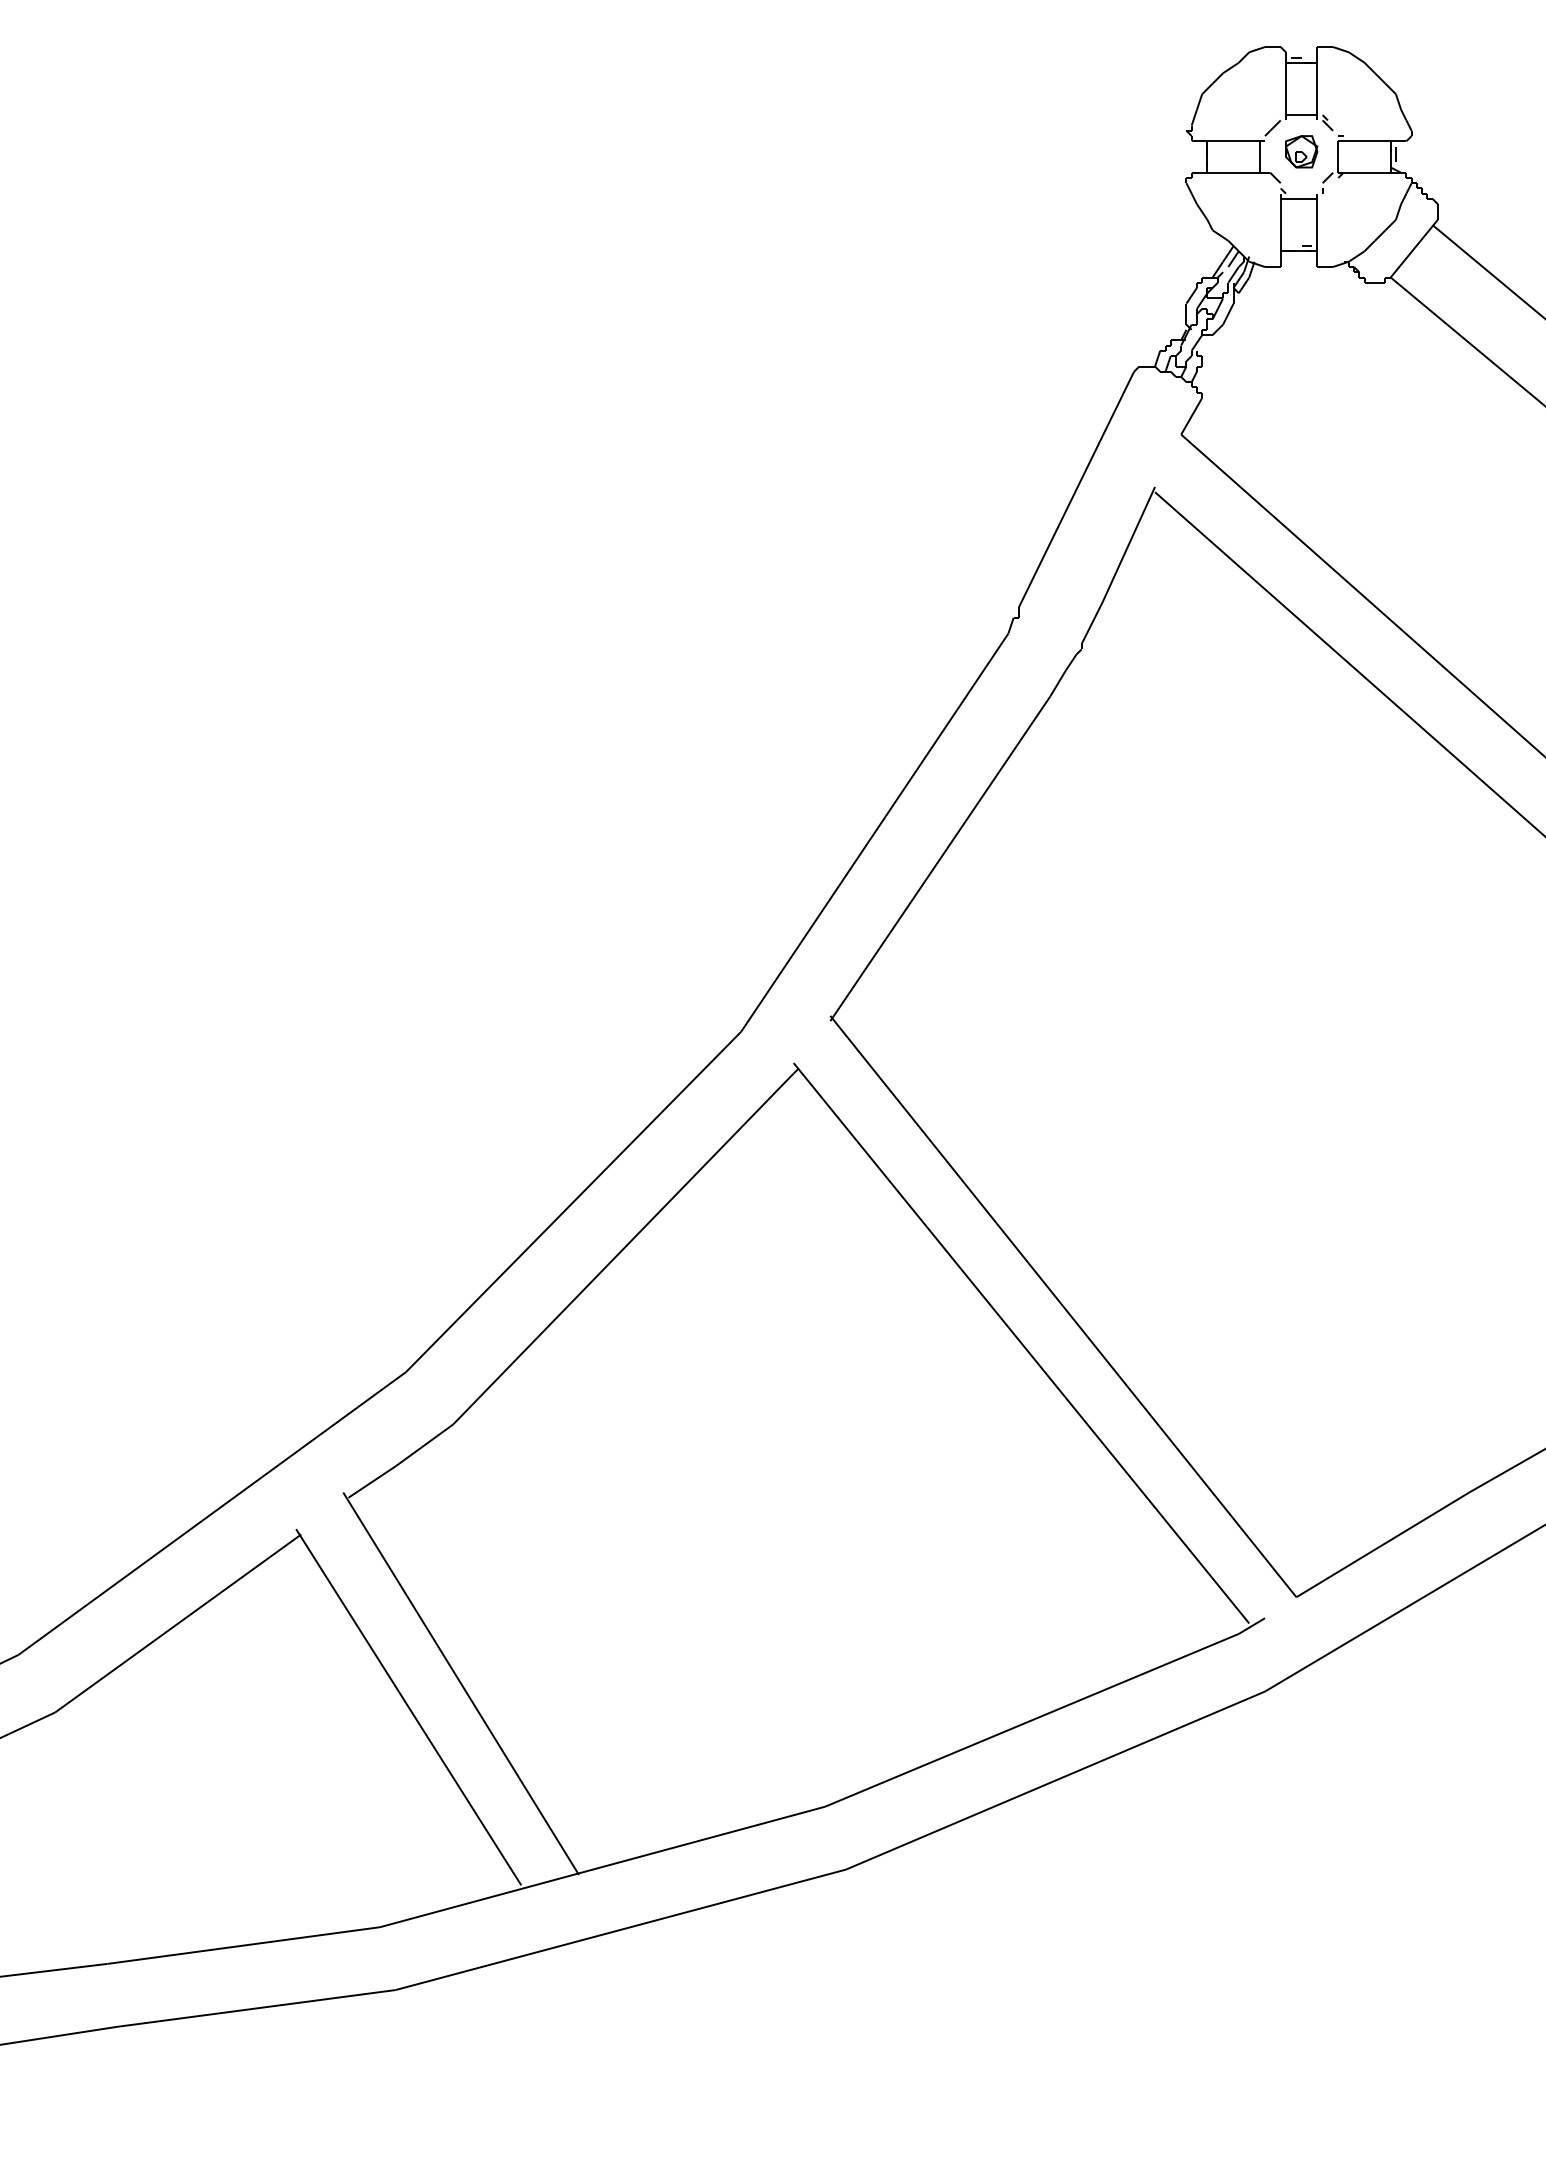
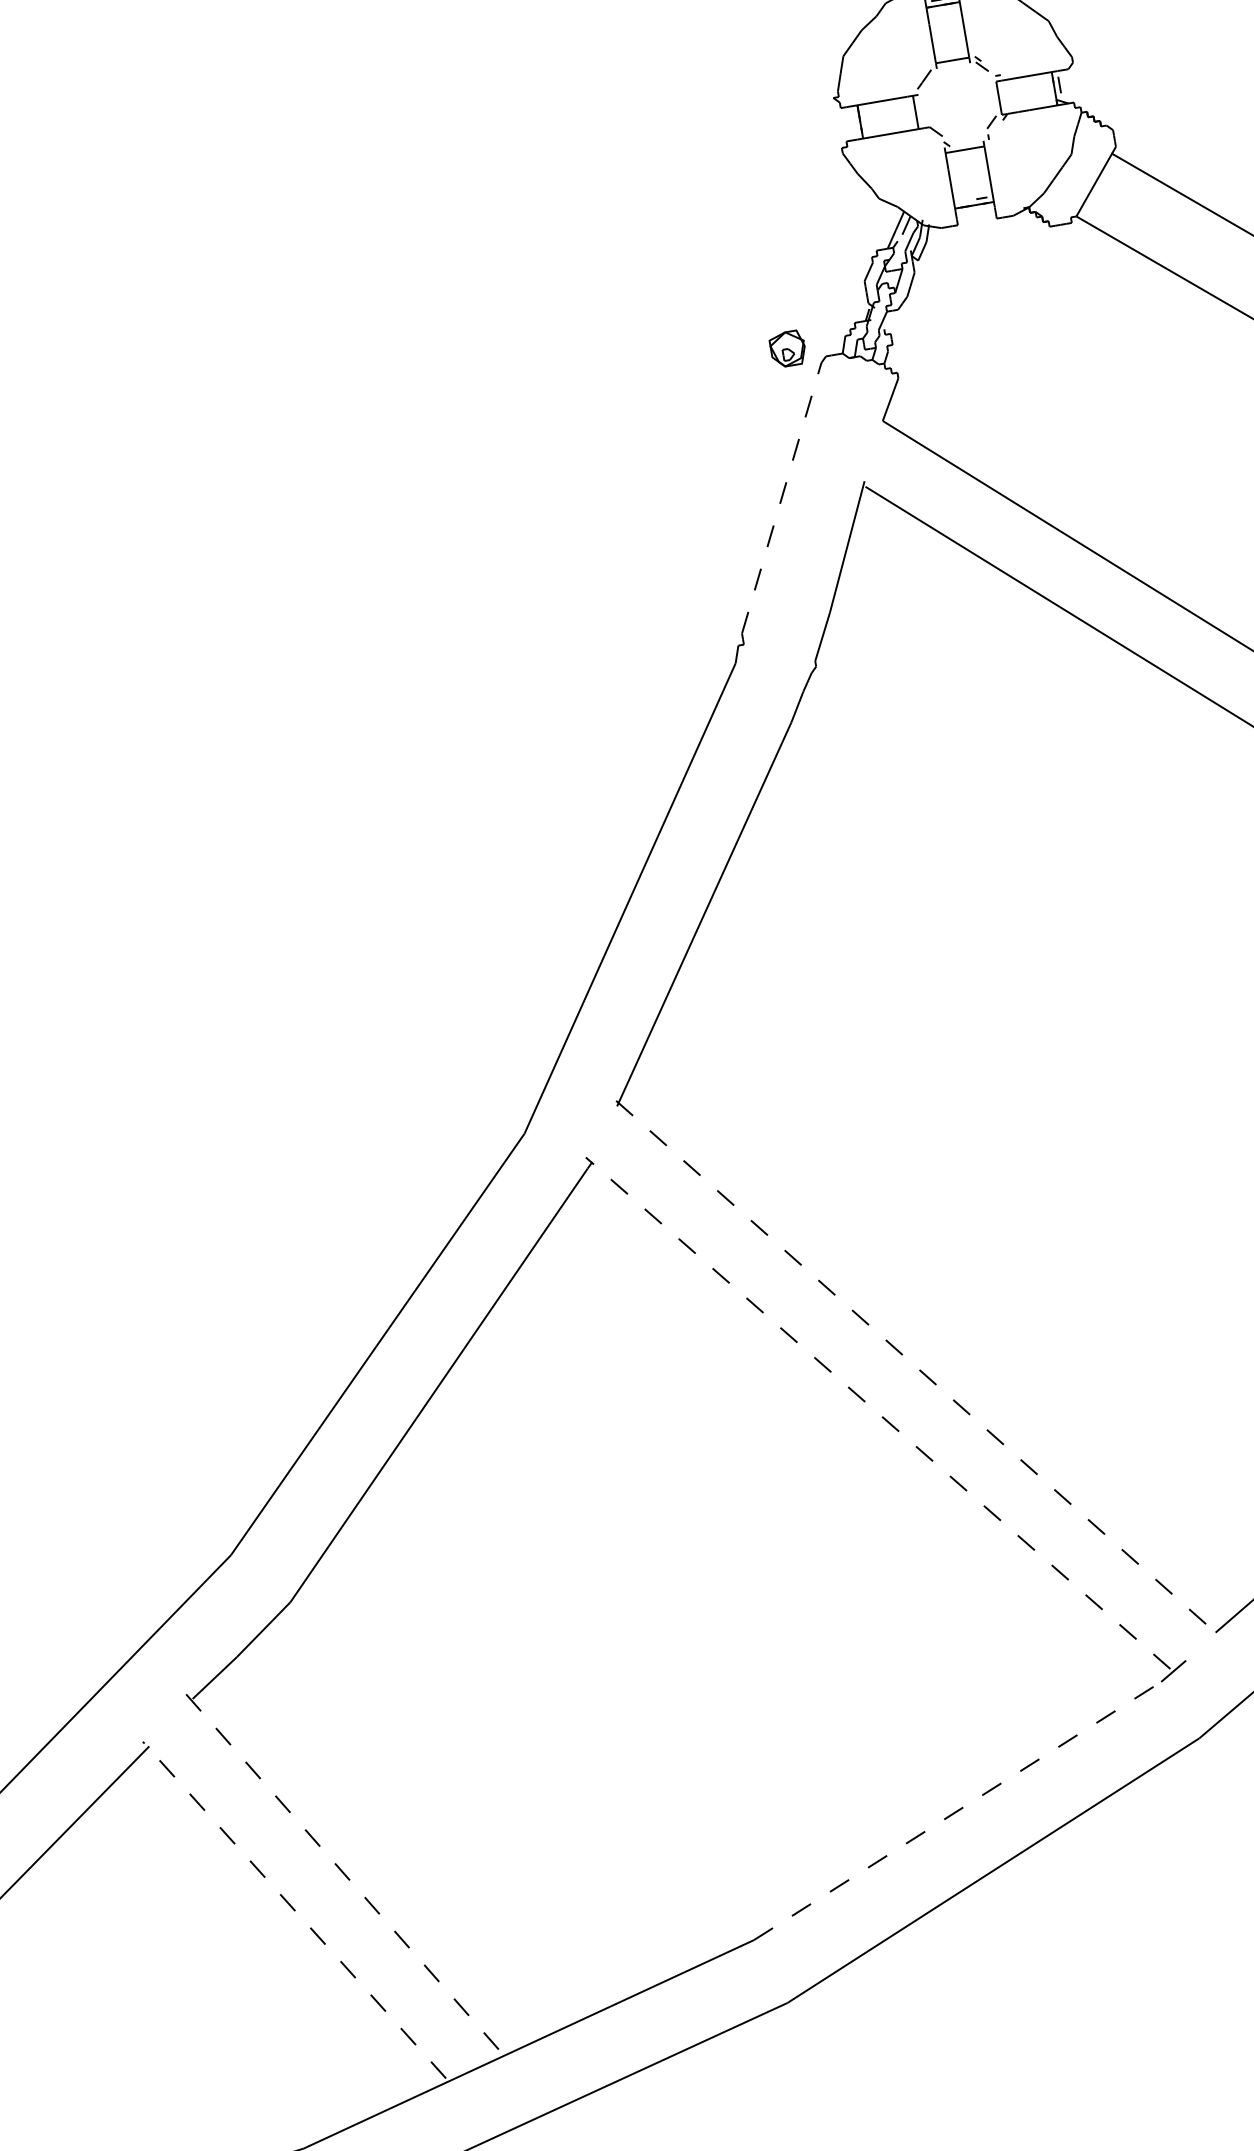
part: (1301, 151) -> (787, 348), moved
line: (1076, 489) -> (781, 498), solid -> dashed
line: (1063, 1306) -> (916, 1366), solid -> dashed
line: (1021, 1342) -> (878, 1412), solid -> dashed
line: (461, 1683) -> (346, 1875), solid -> dashed
line: (408, 1707) -> (294, 1910), solid -> dashed
line: (1032, 1720) -> (958, 1811), solid -> dashed

